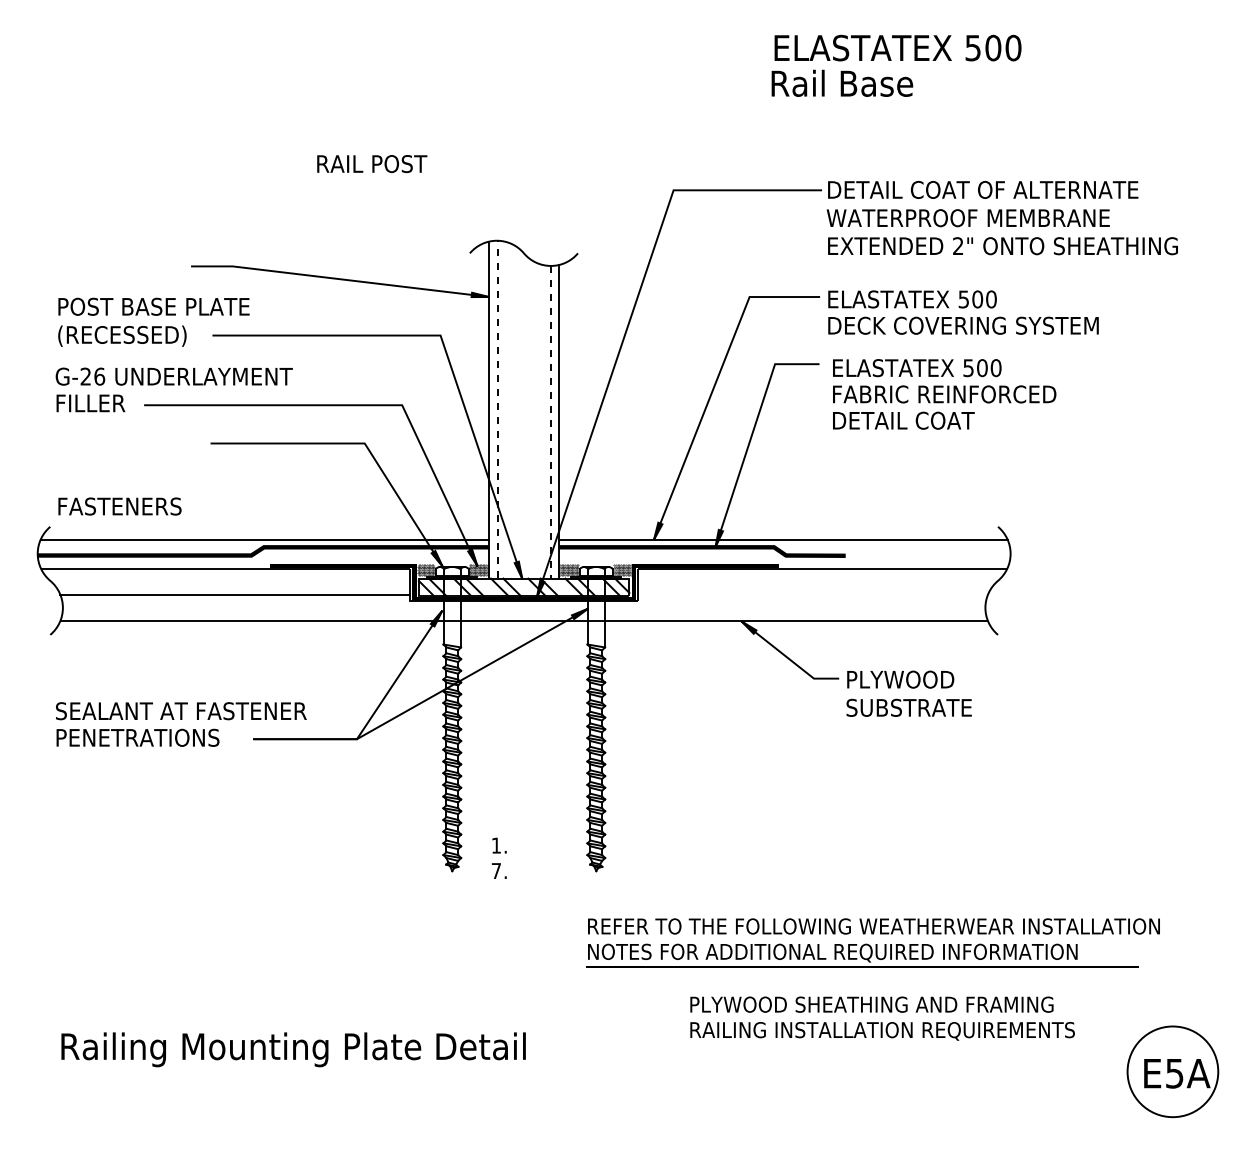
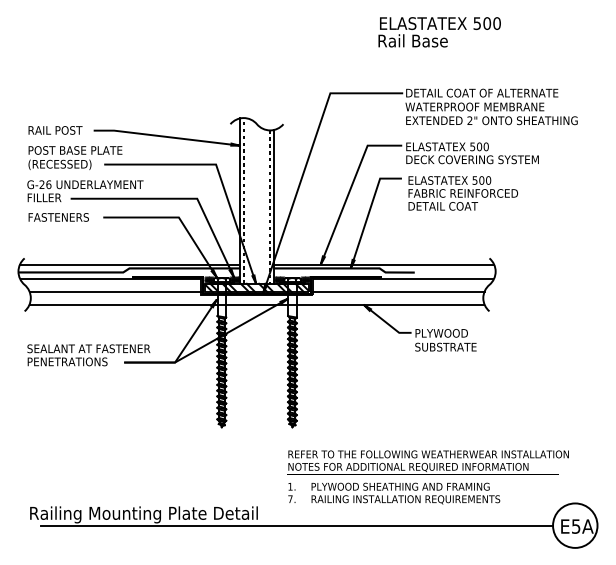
text: (372, 164) -> (55, 130), moved
text: (119, 506) -> (58, 217), moved
line: (812, 594) -> (398, 291), added
text: (498, 857) -> (291, 492), moved
text: (881, 1018) -> (405, 493), moved
line: (602, 1071) -> (295, 525), added

